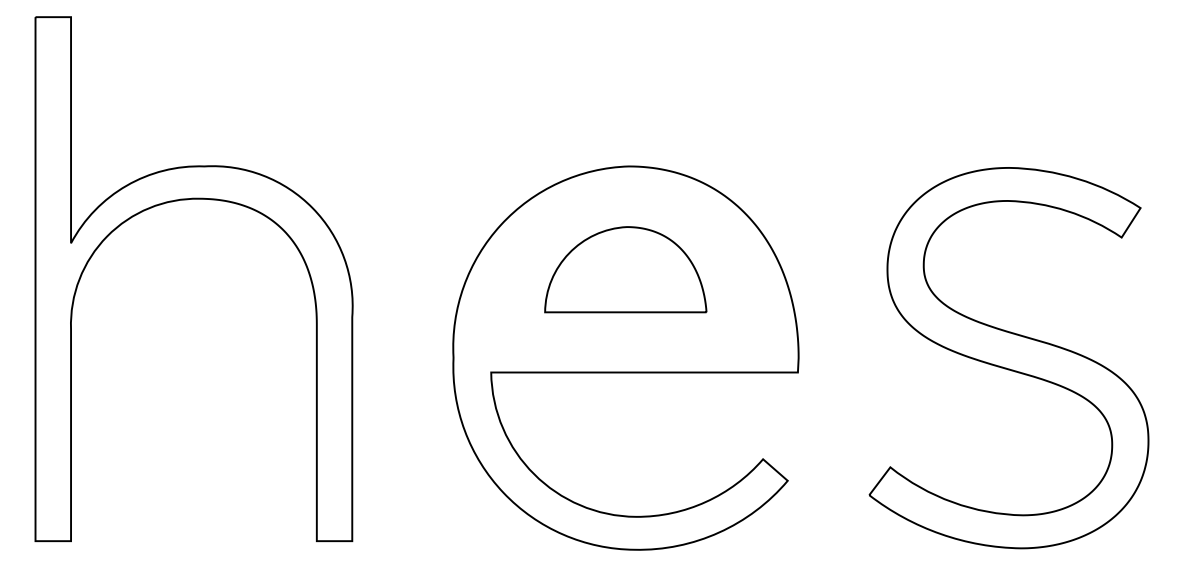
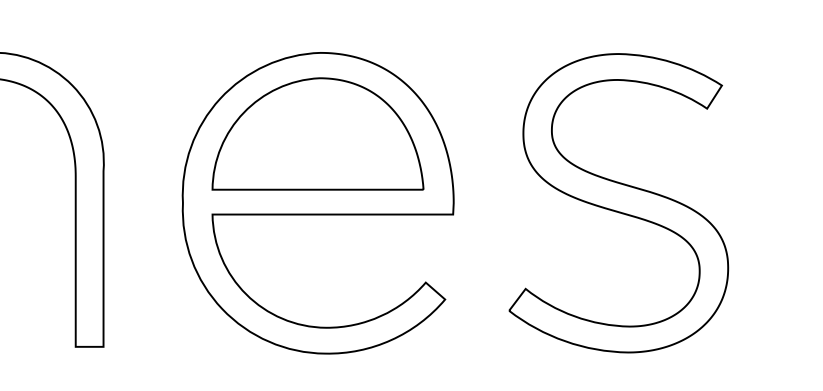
part: (625, 269) -> (317, 133), size x1.67

